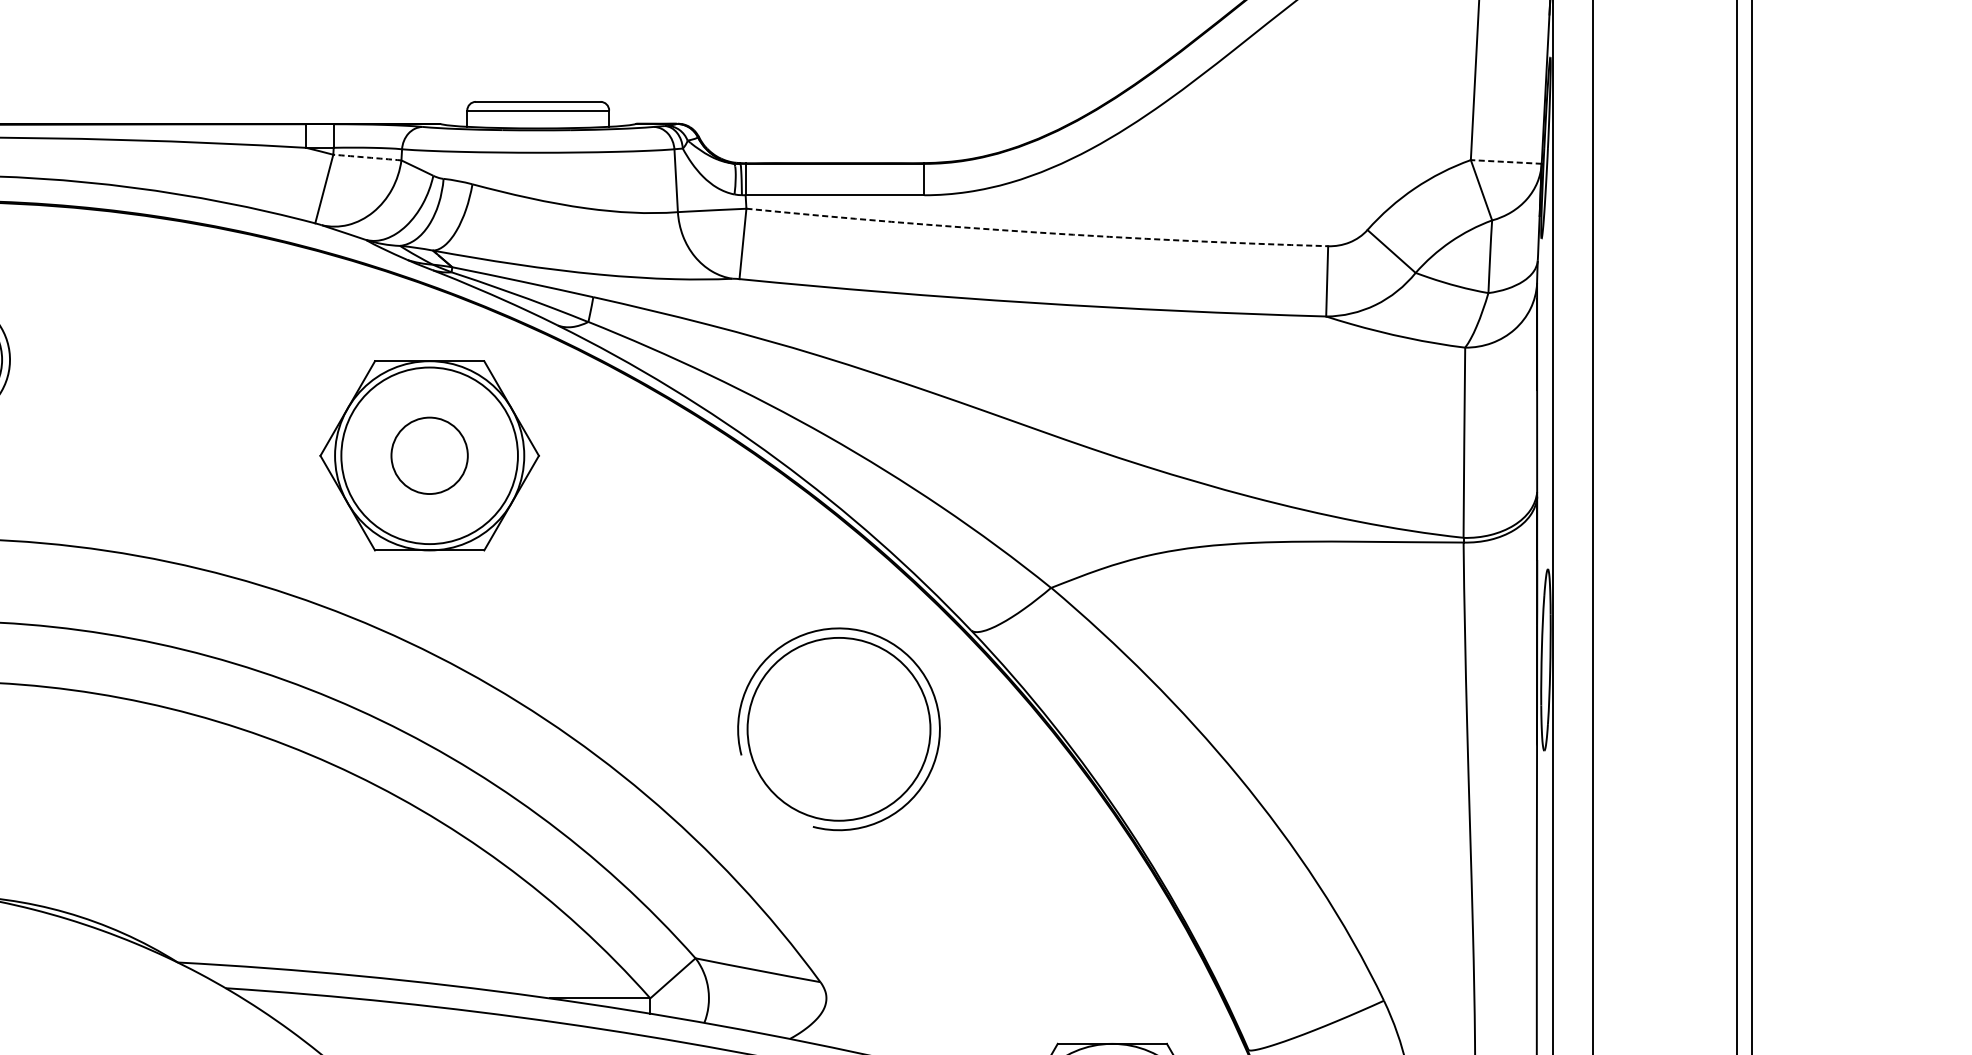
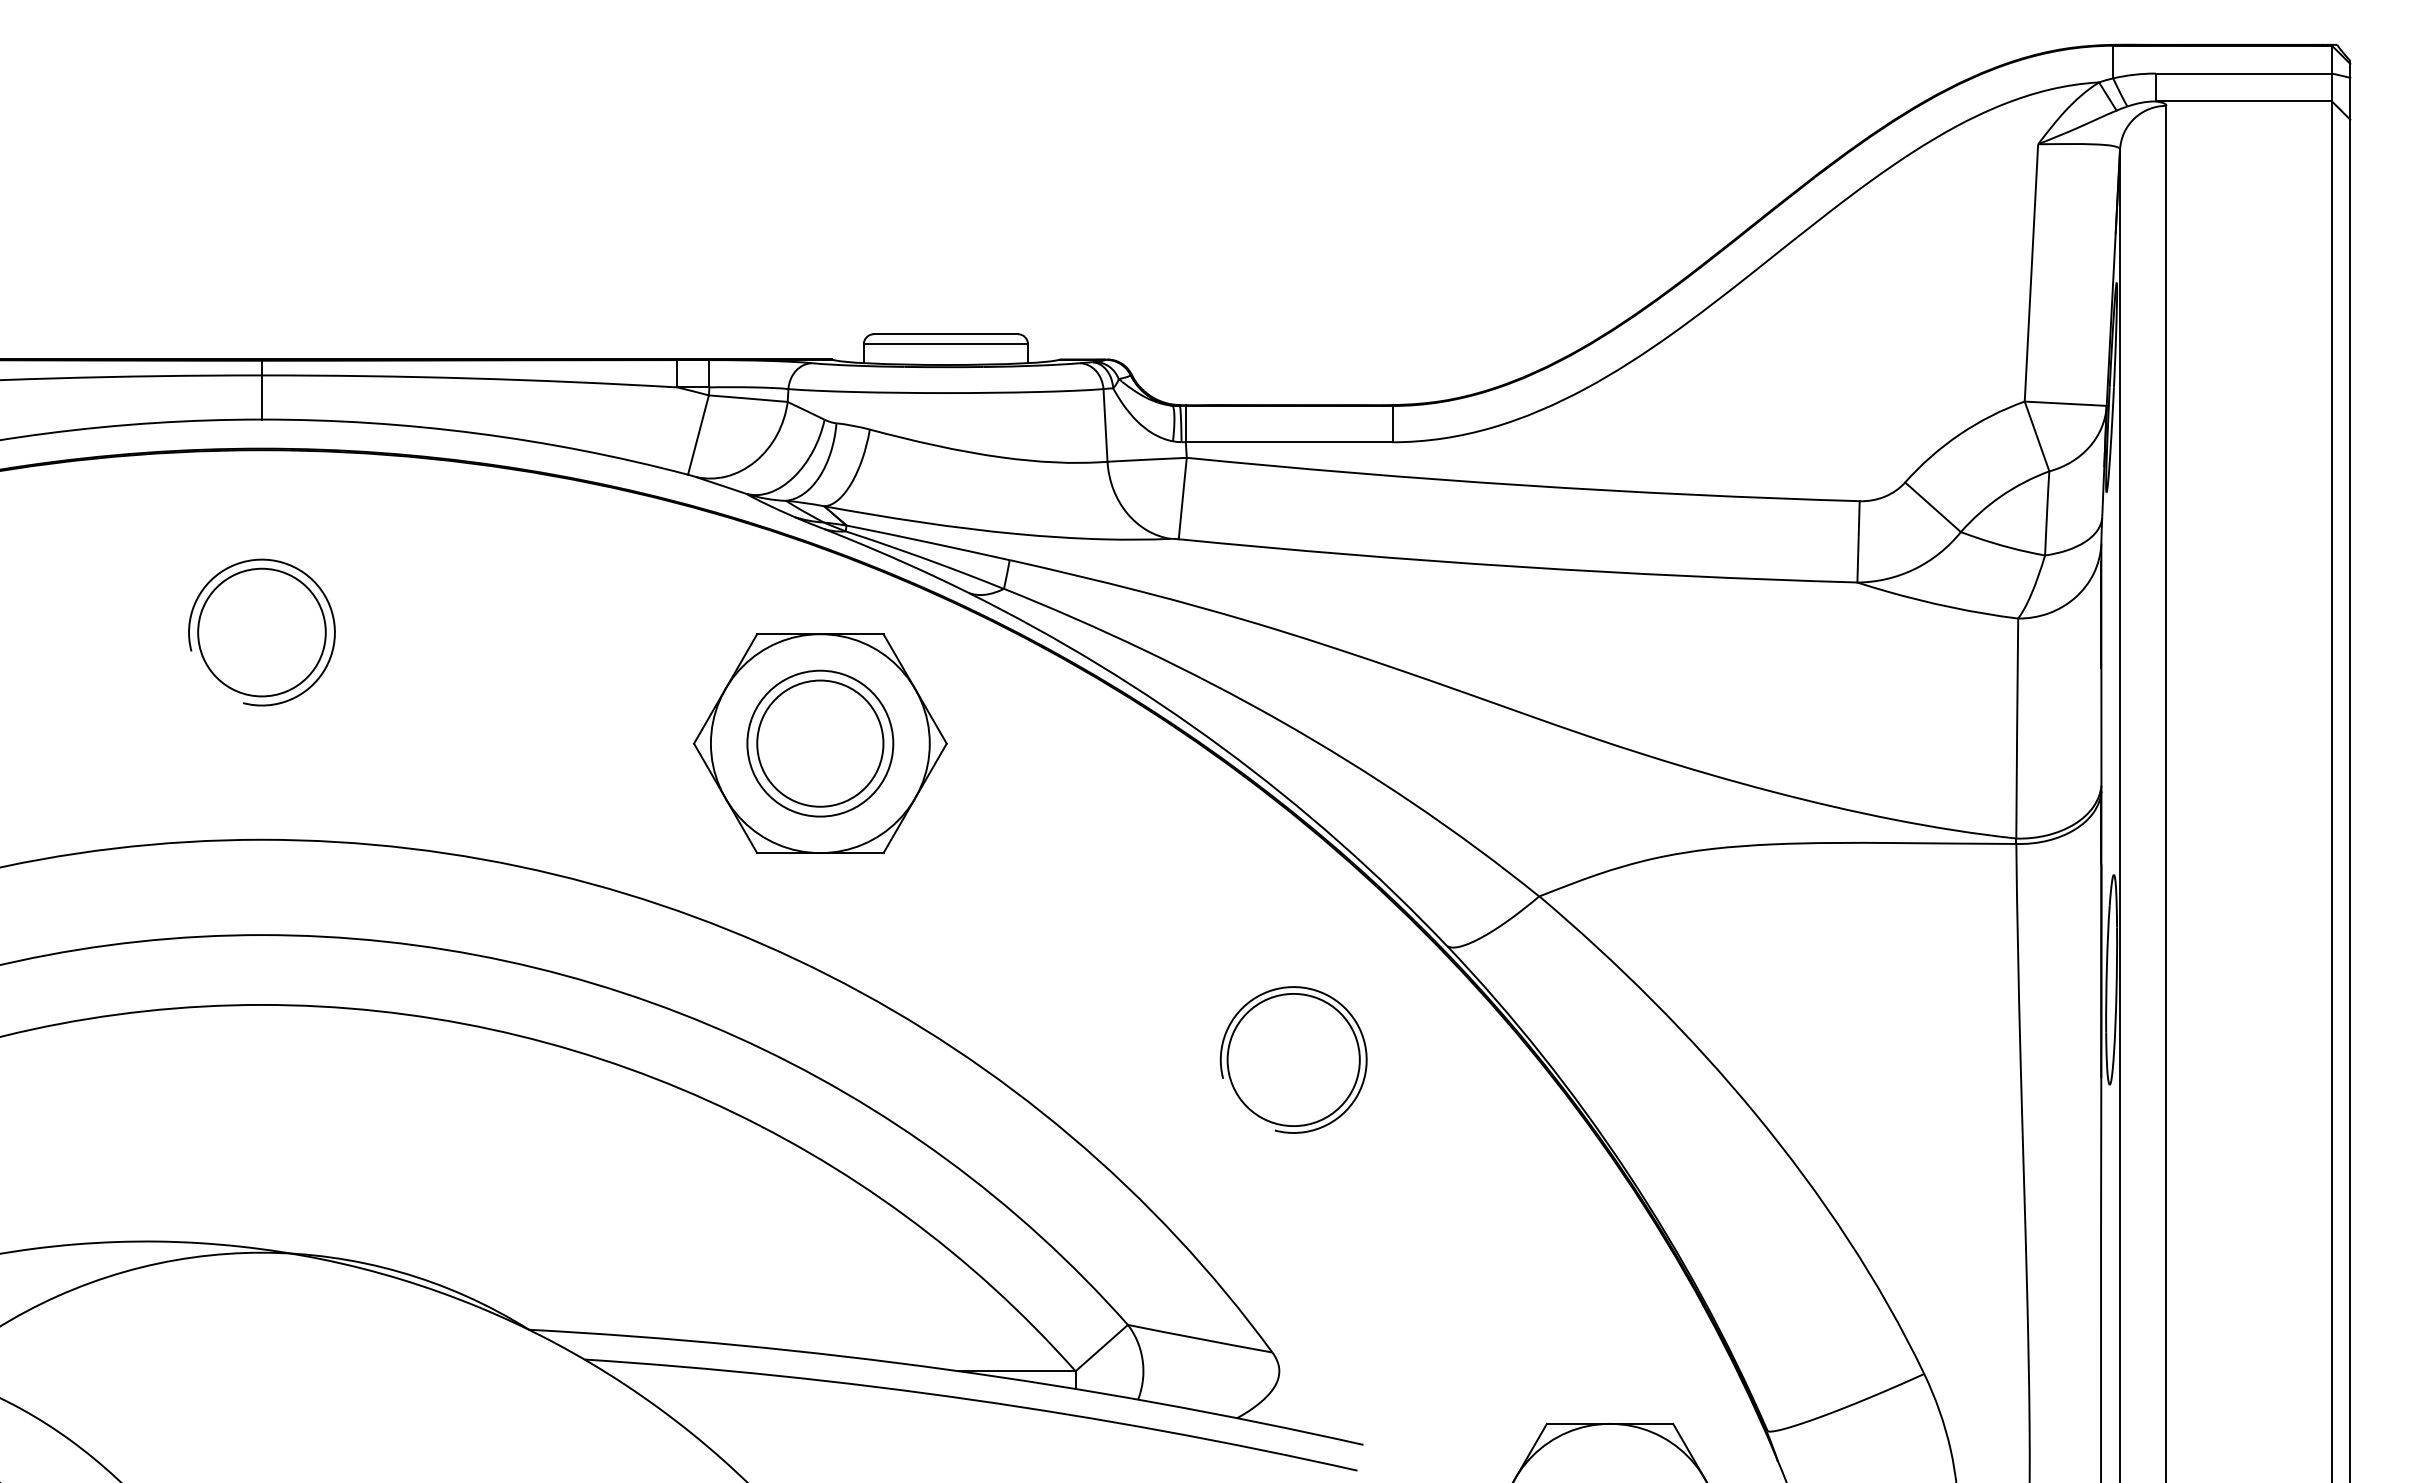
arc: (367, 157) -> (748, 398), dashed -> solid
line: (1506, 161) -> (2065, 403), dashed -> solid
arc: (1036, 232) -> (1522, 485), dashed -> solid
circle: (429, 455) -> (820, 743), size x0.71
circle: (429, 455) -> (820, 743), size x1.43
part: (838, 728) -> (1293, 1059), size x0.62

